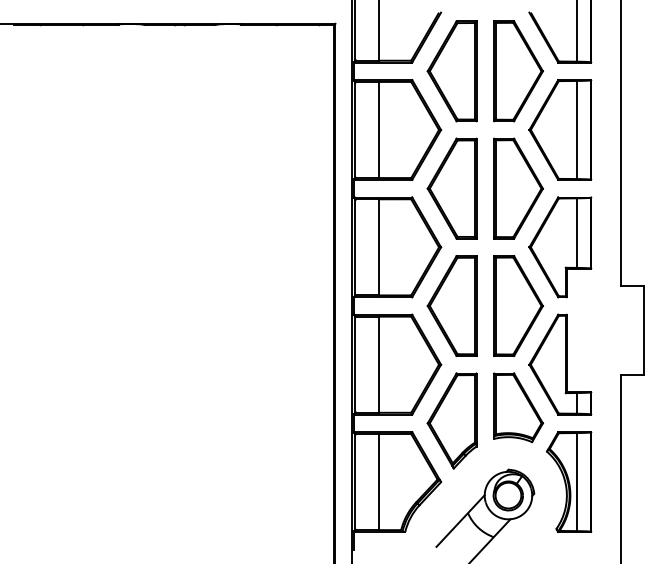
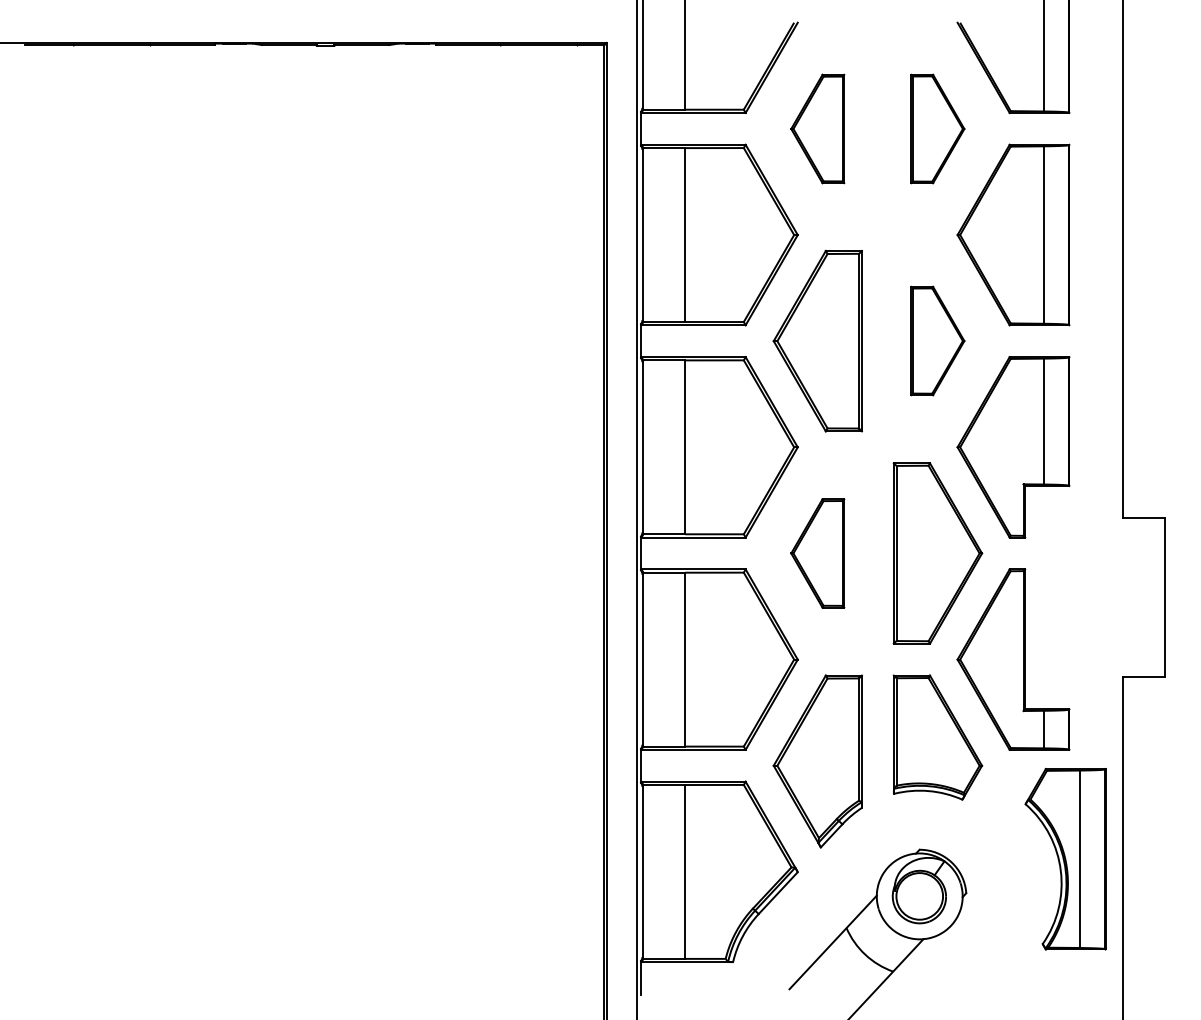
part: (451, 71) -> (816, 129), size x0.6
part: (518, 71) -> (937, 129), size x0.6
part: (518, 188) -> (937, 340), size x0.6
part: (451, 305) -> (816, 552), size x0.6
part: (569, 481) -> (1066, 858), moved

